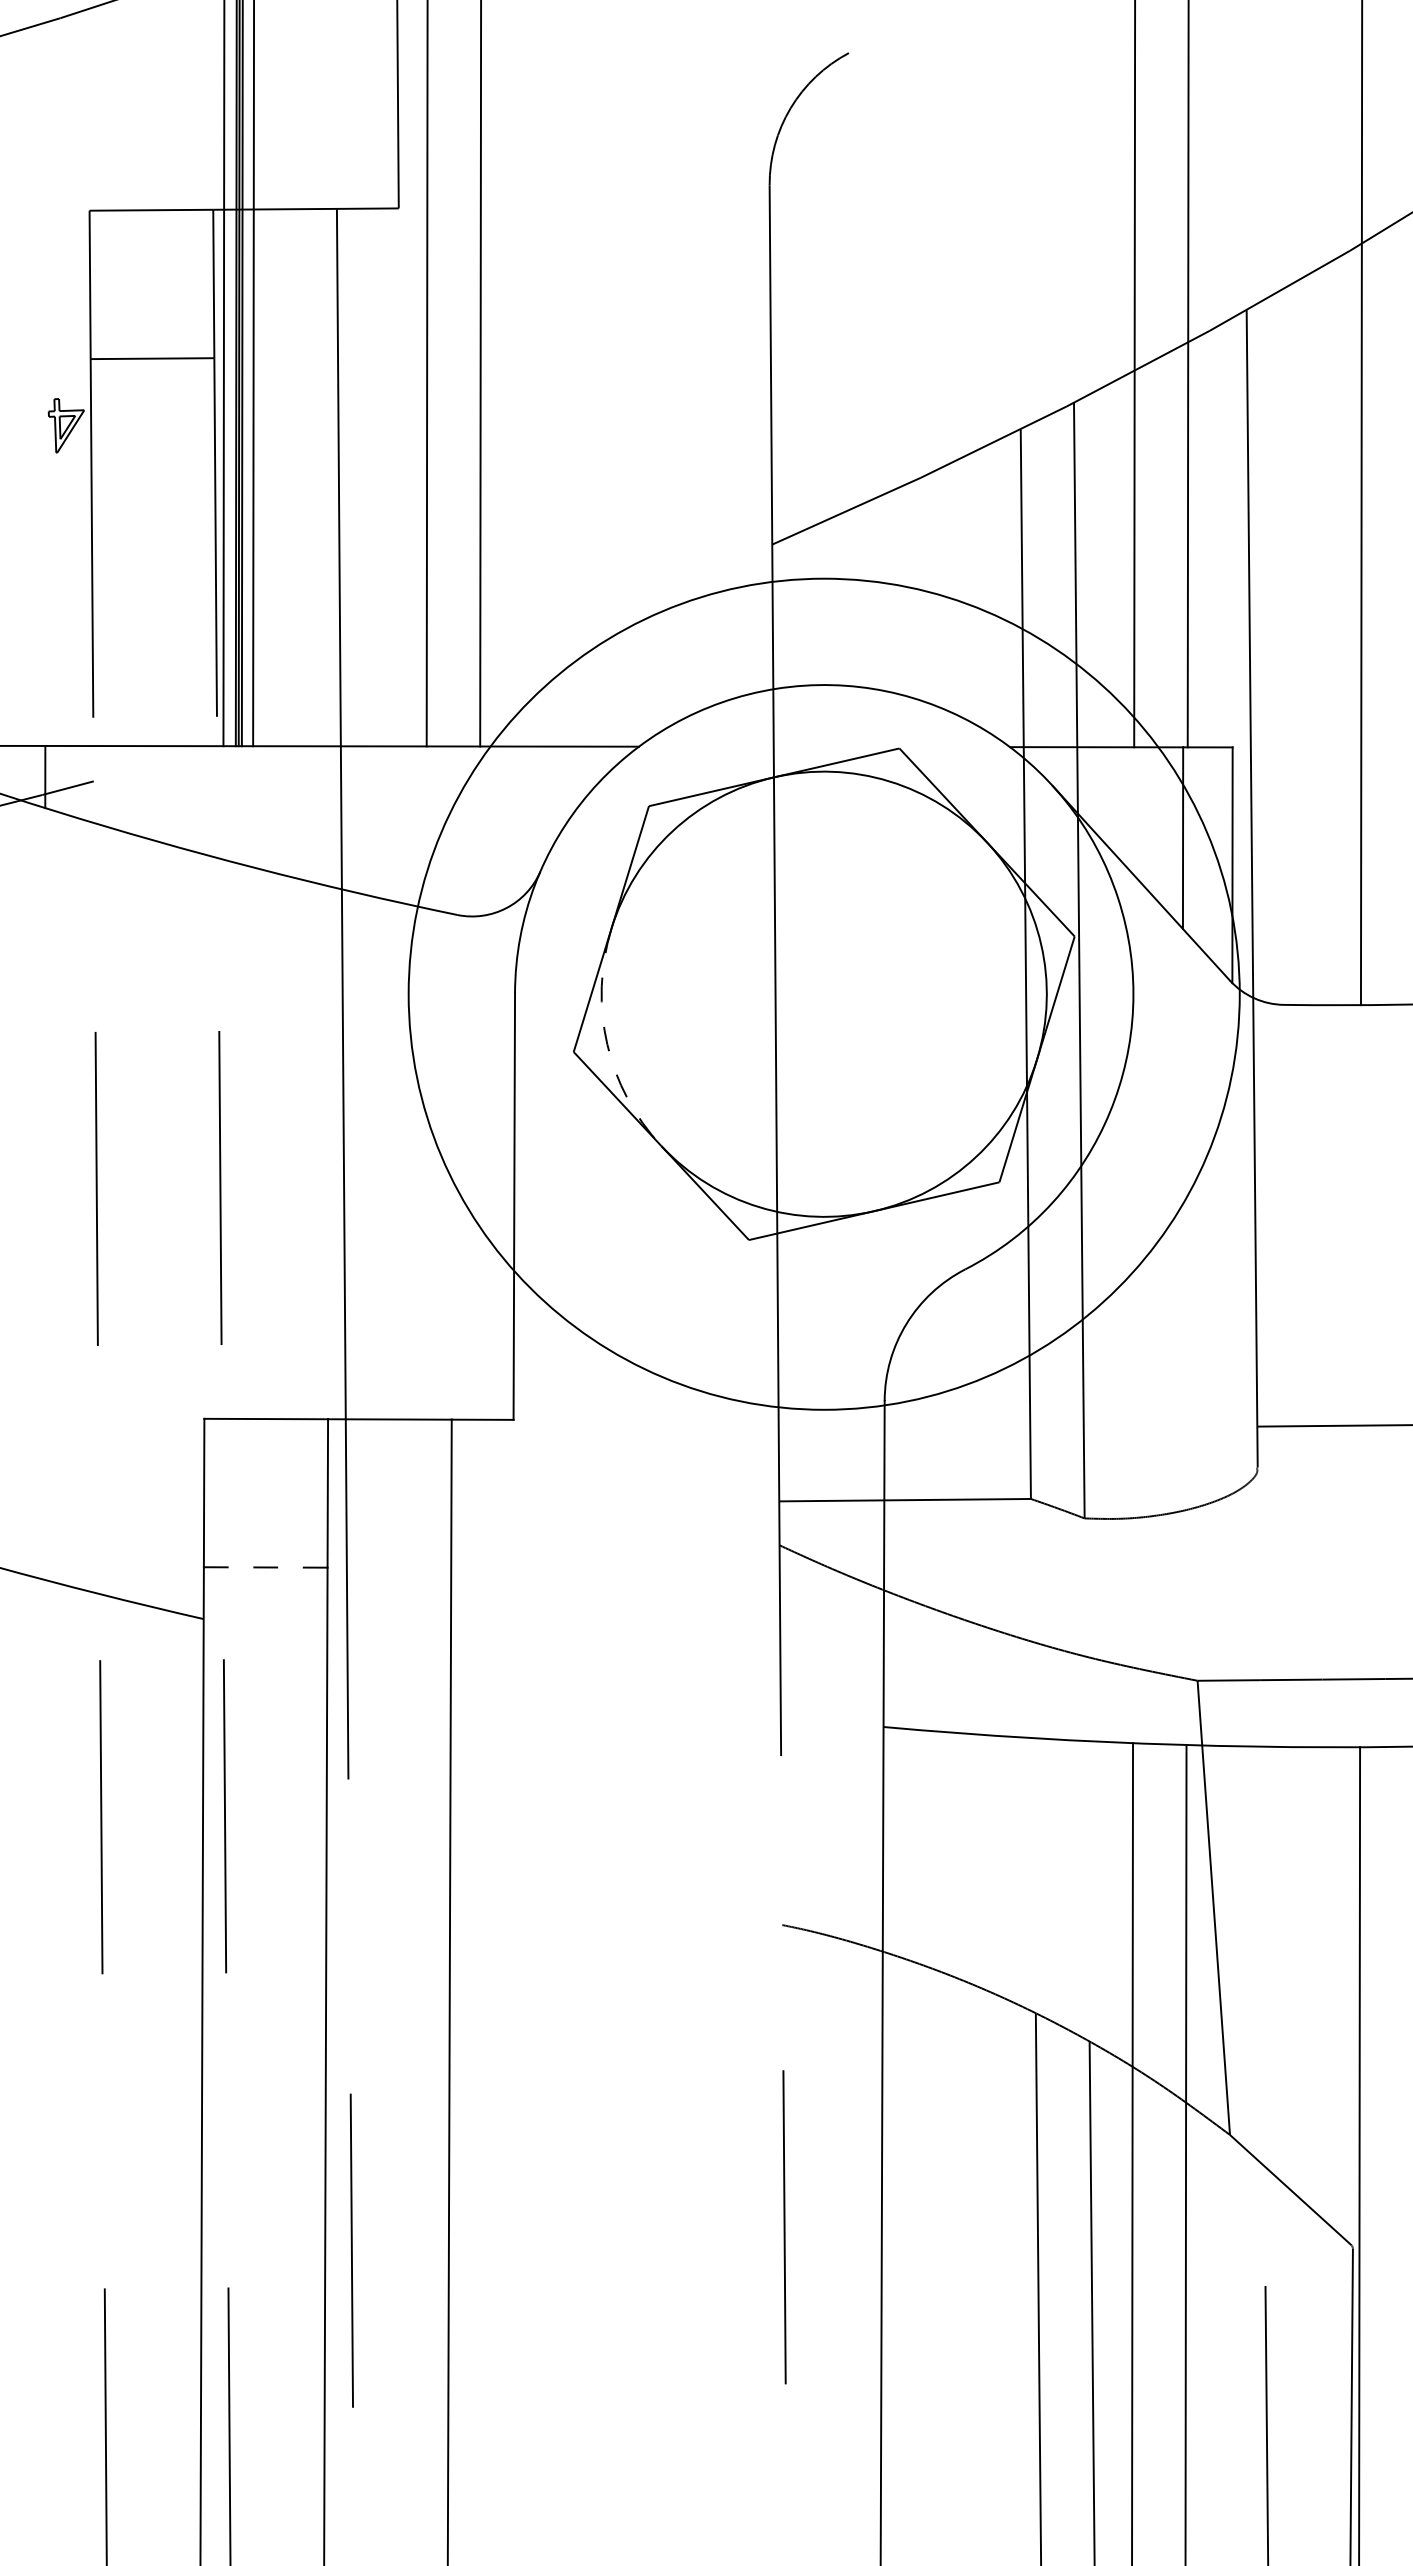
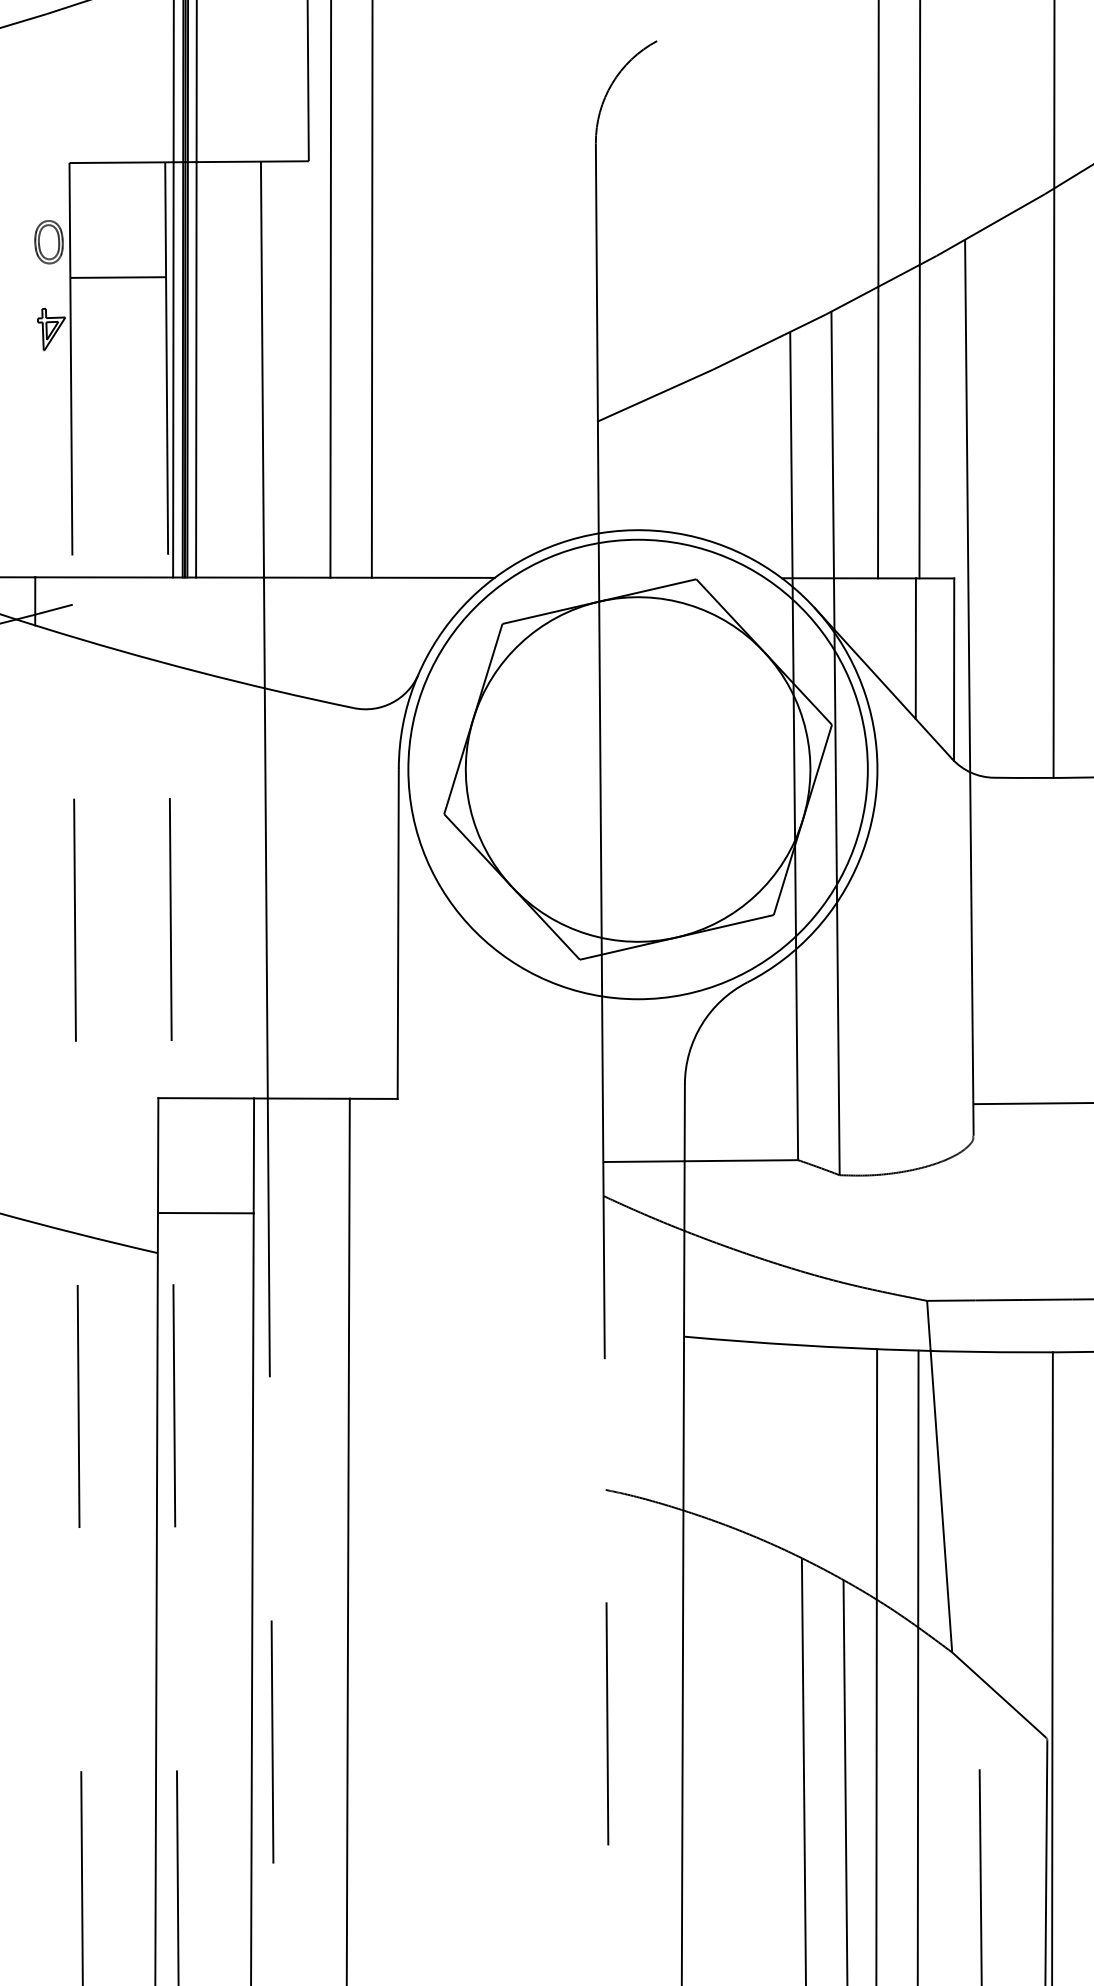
part: (62, 312) -> (48, 241), added
circle: (824, 994) -> (638, 769), size x0.71
arc: (607, 1044) -> (470, 808), dashed -> solid
line: (265, 1567) -> (205, 1213), dashed -> solid

